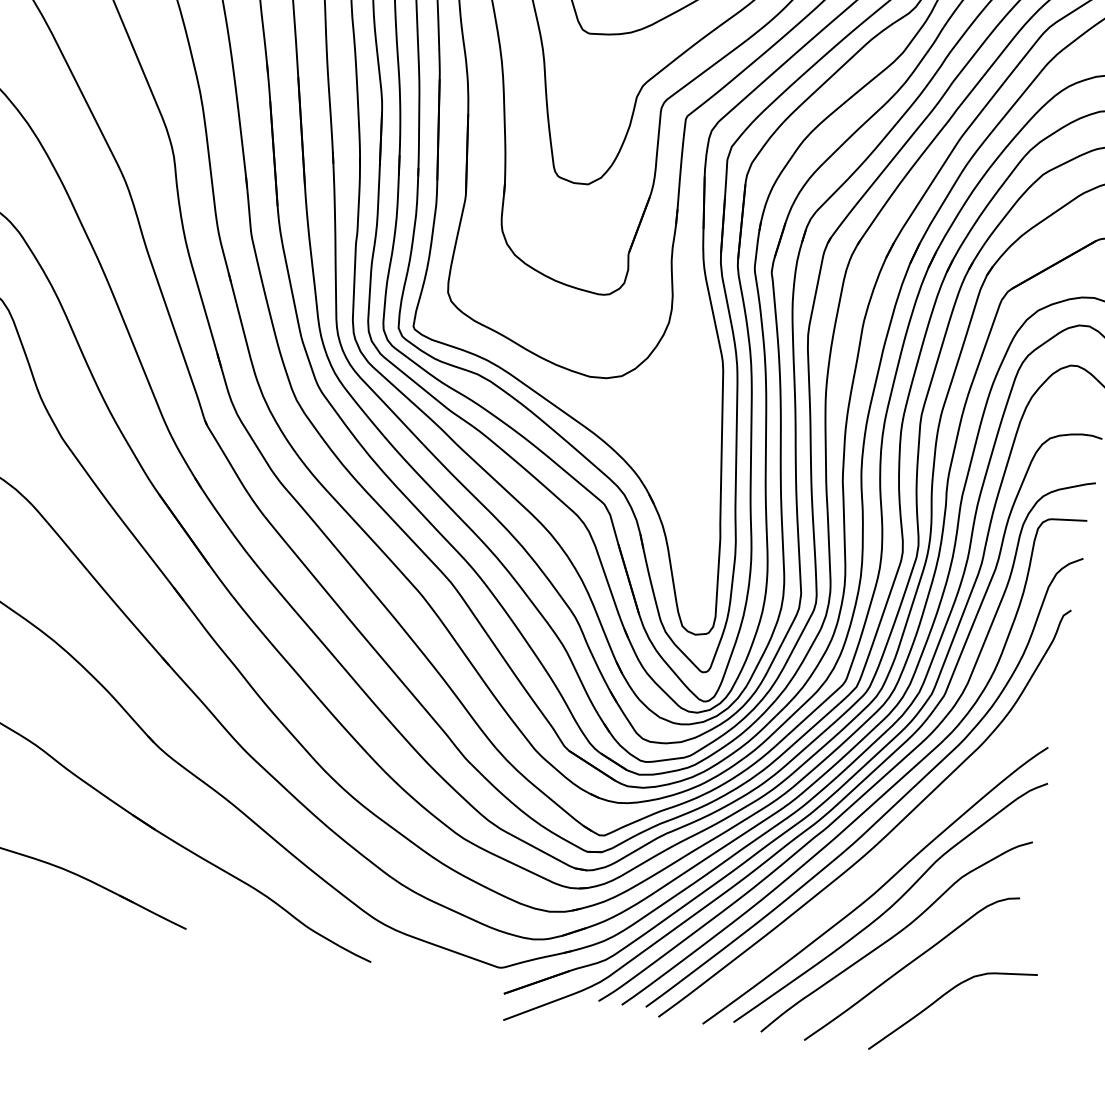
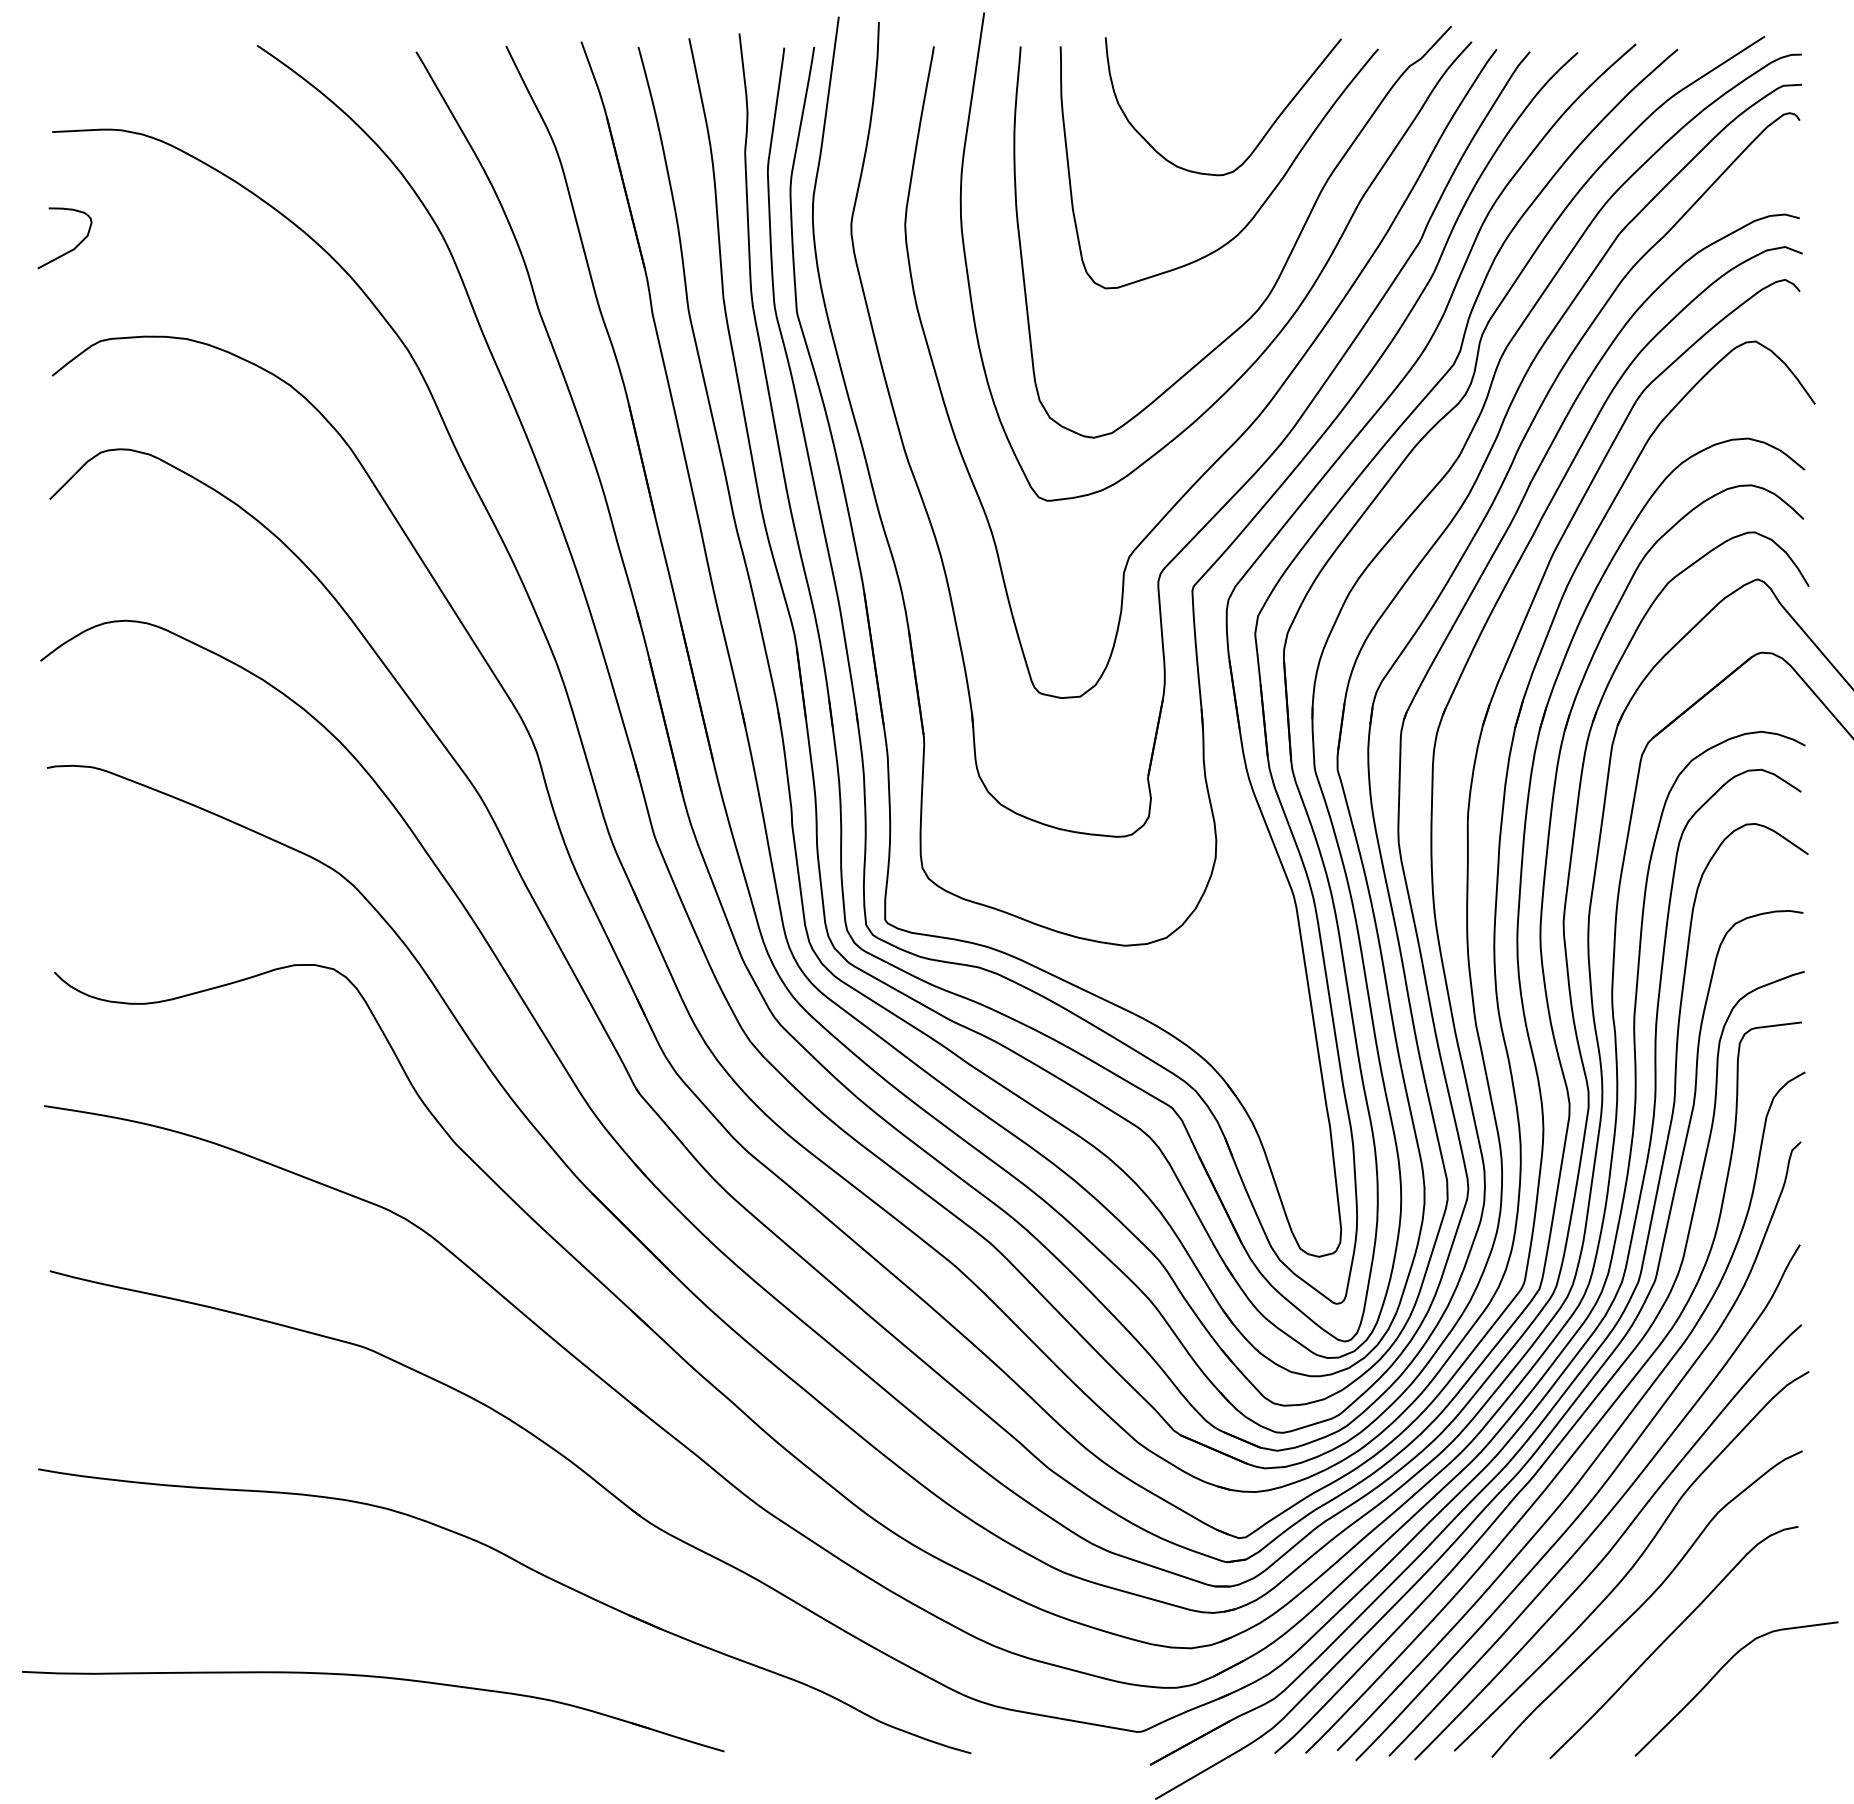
curve: (881, 861) -> (1610, 1509), added

